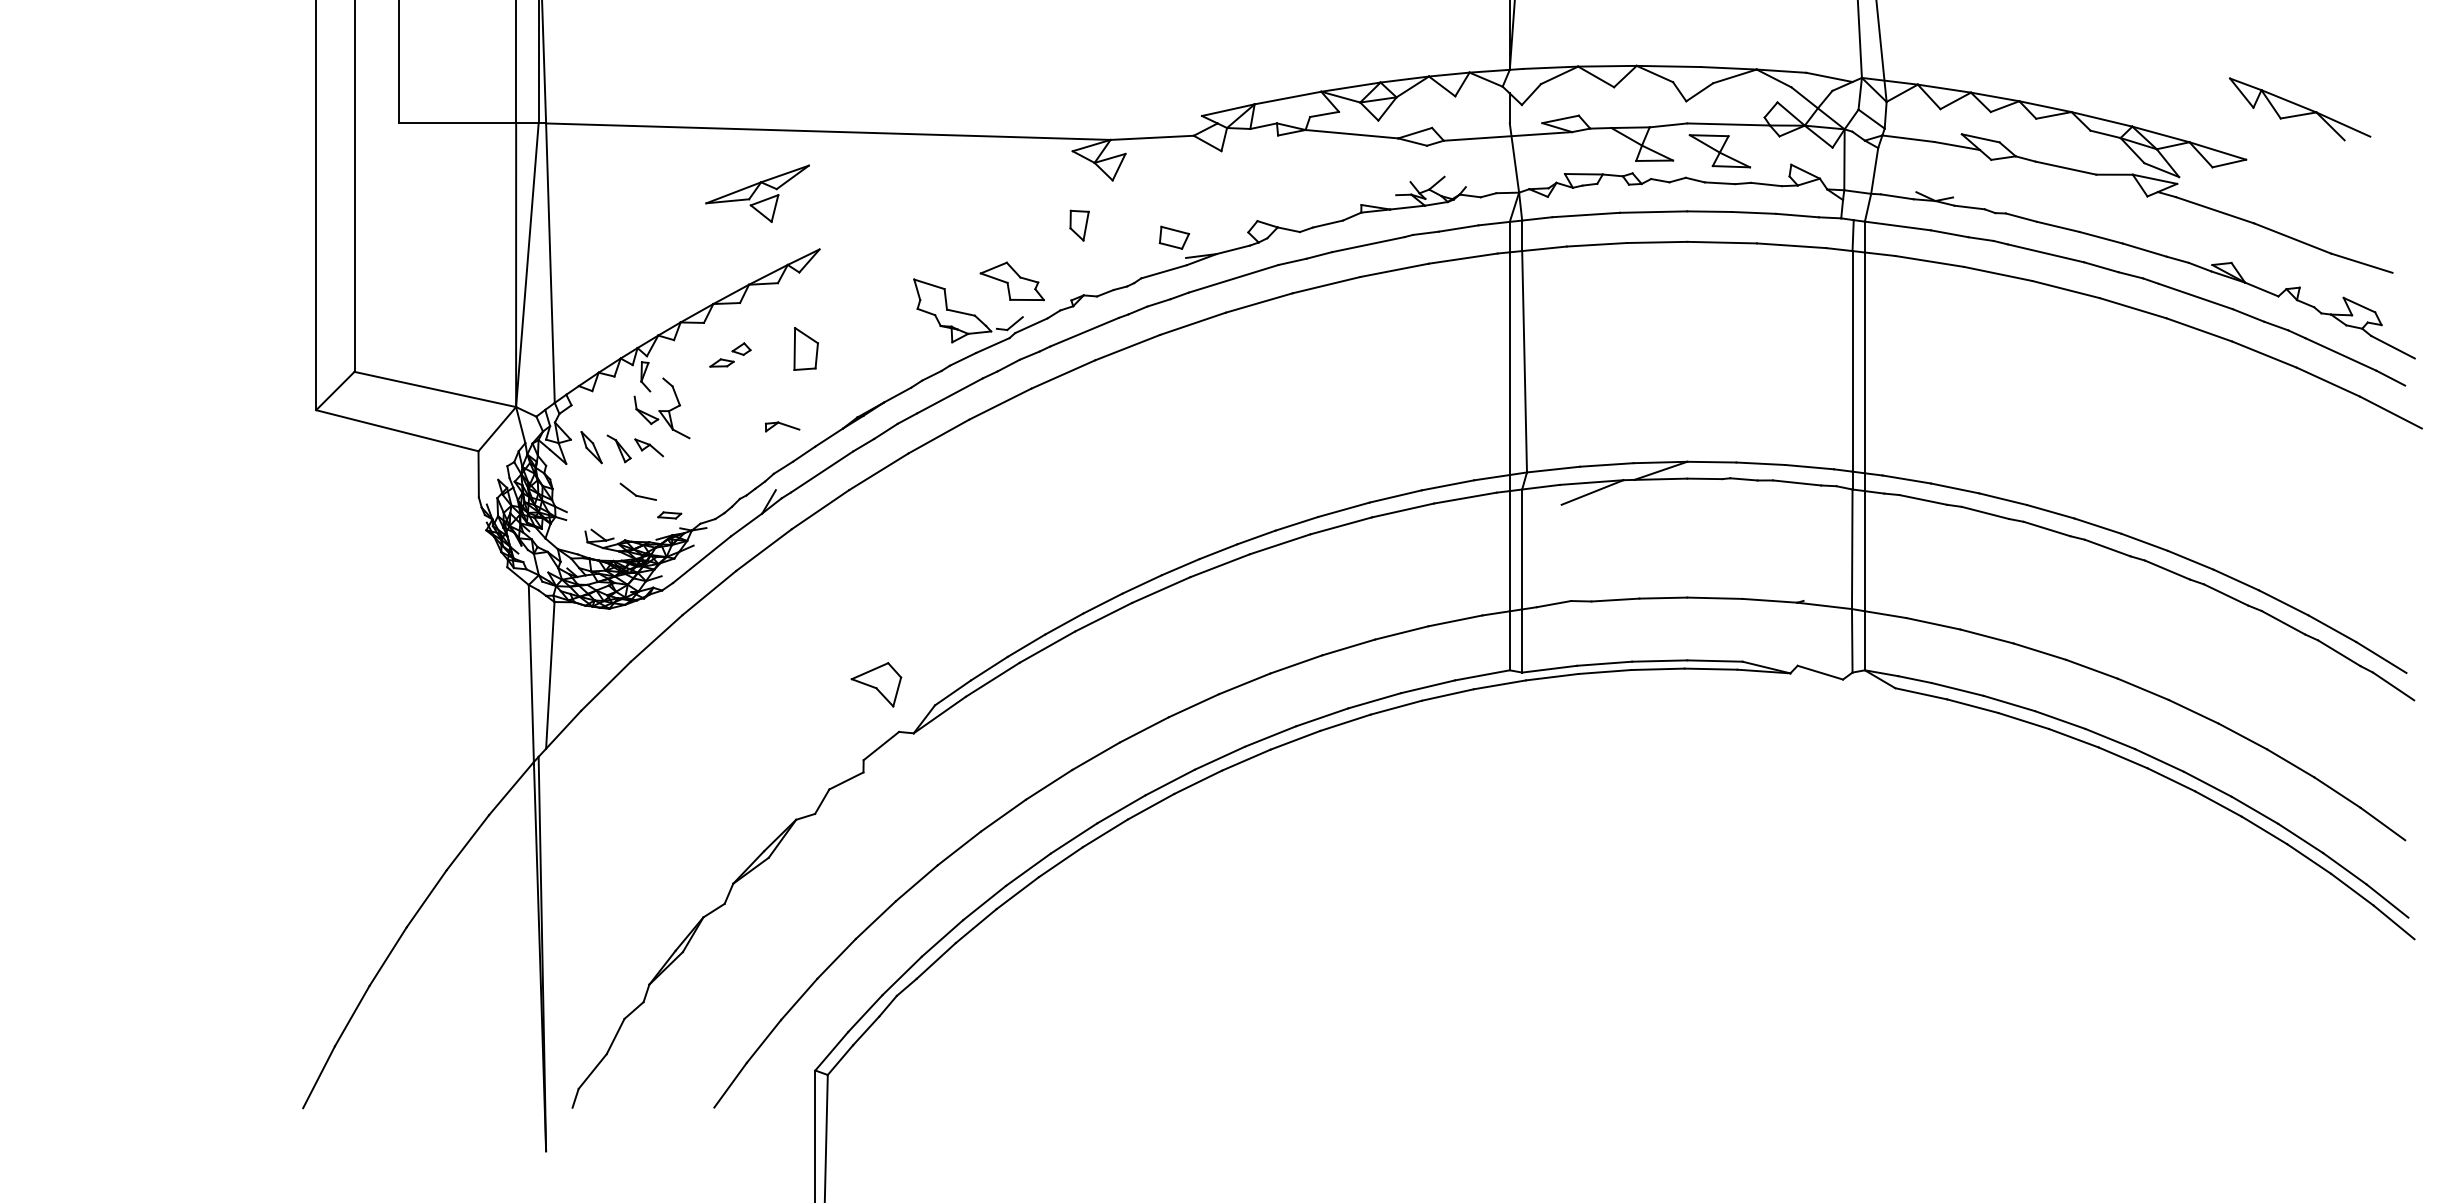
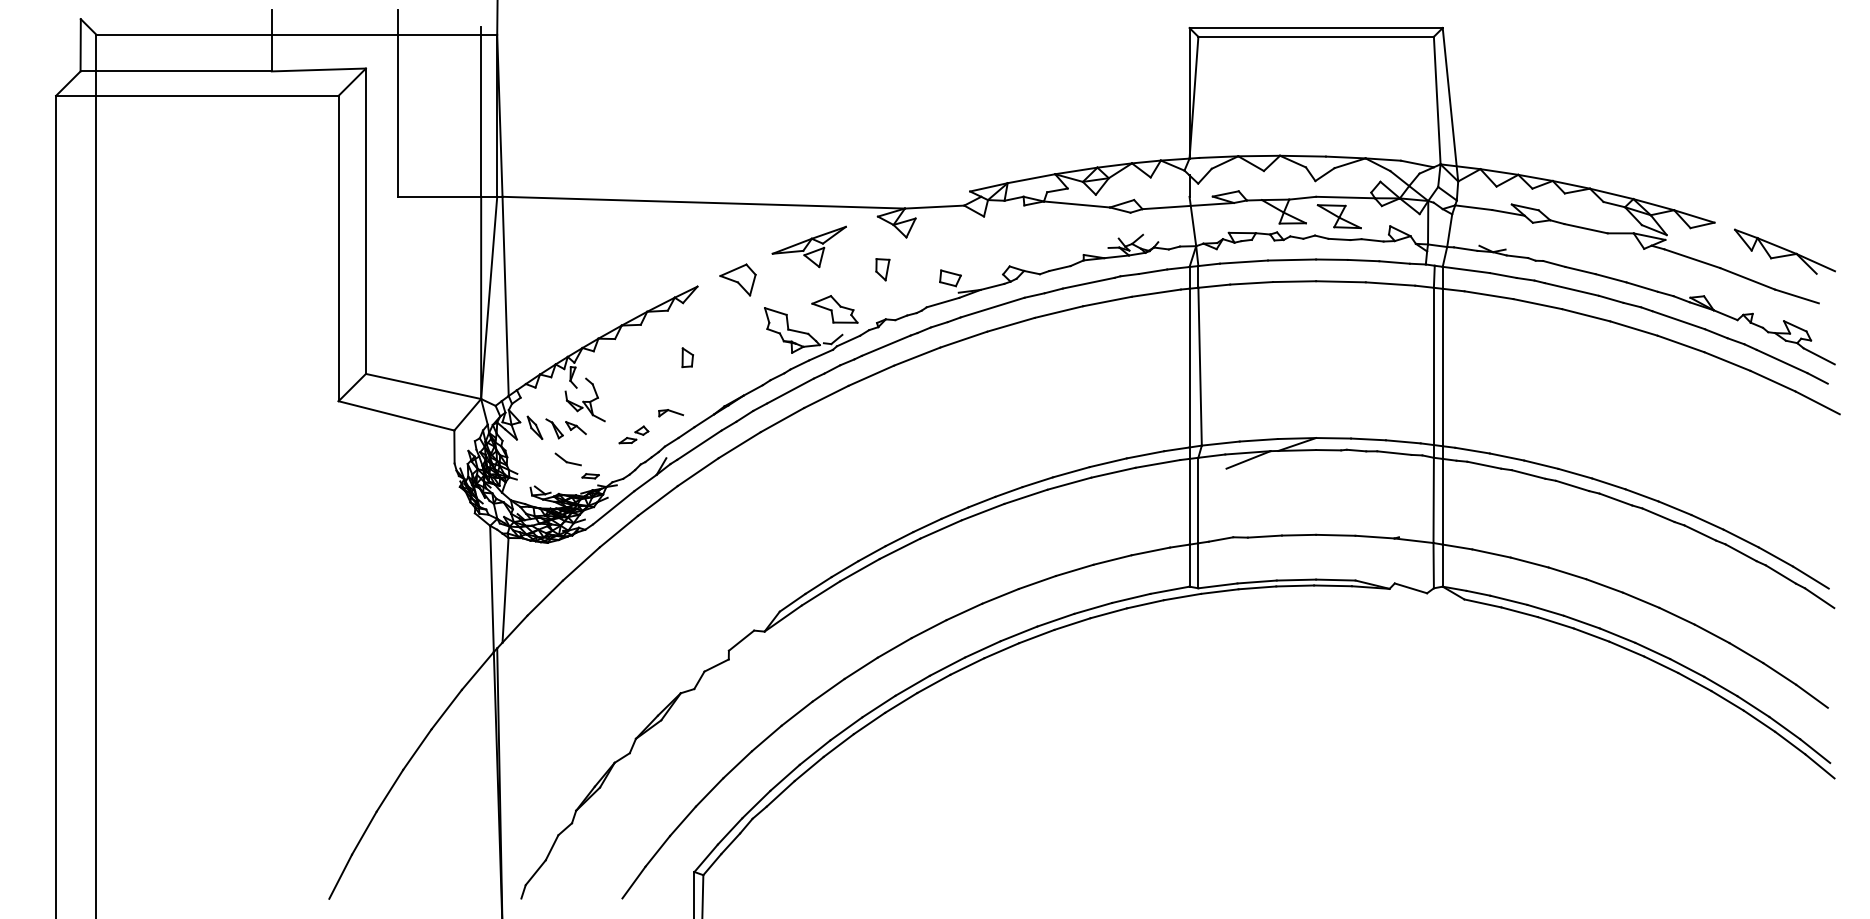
part: (2299, 108) -> (1784, 251), moved
part: (756, 193) -> (808, 246), moved
part: (805, 348) -> (687, 357), size x0.62
part: (729, 354) -> (633, 434), moved
part: (875, 684) -> (737, 279), moved

